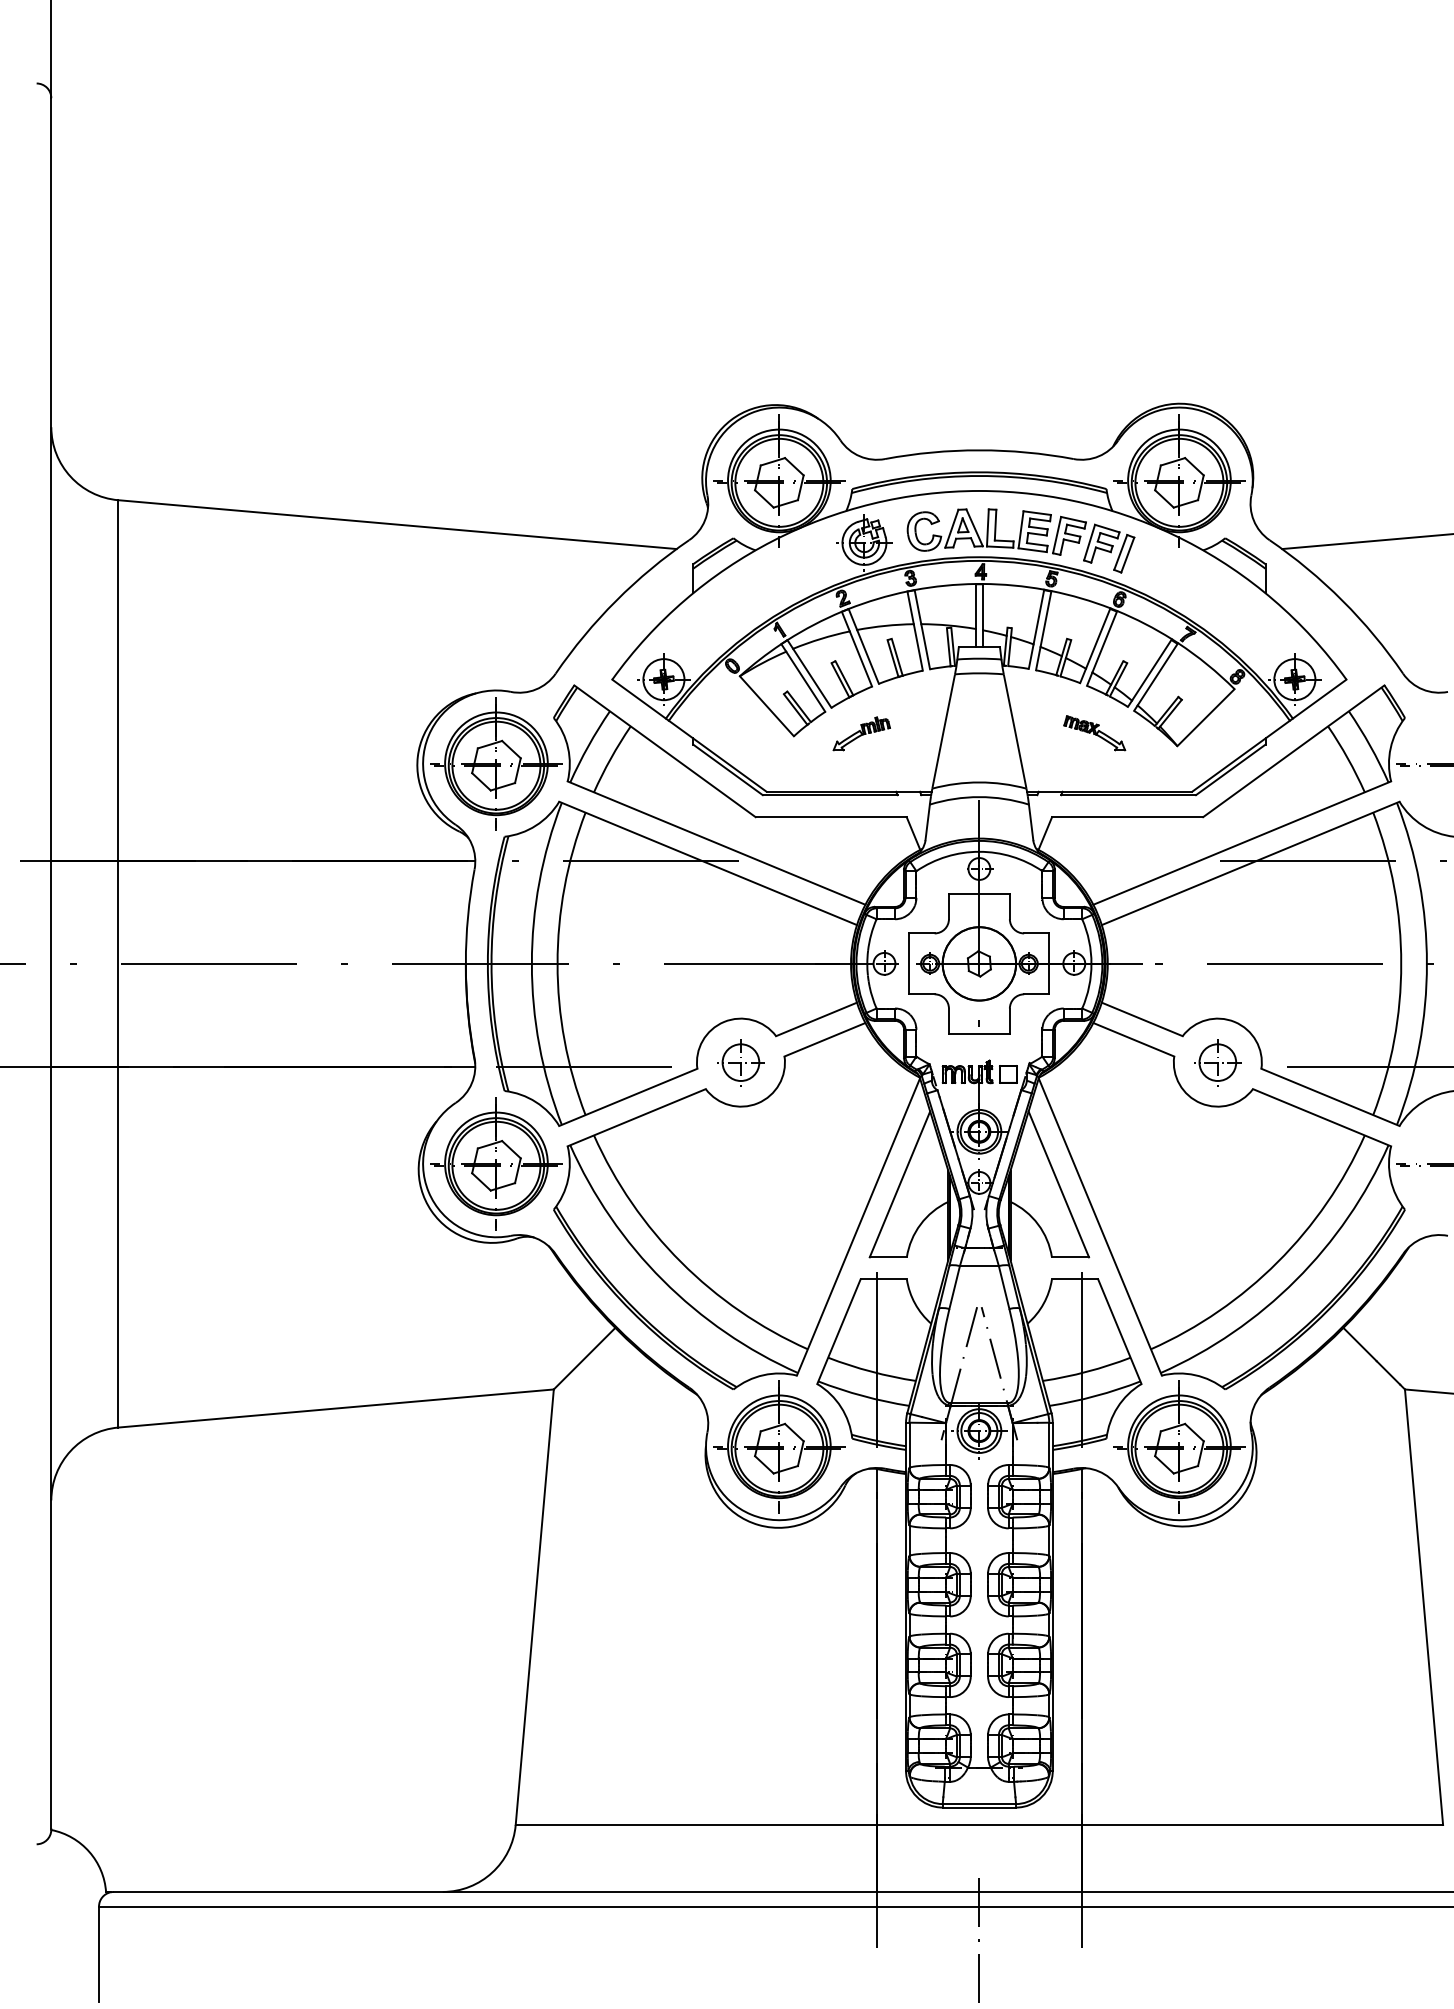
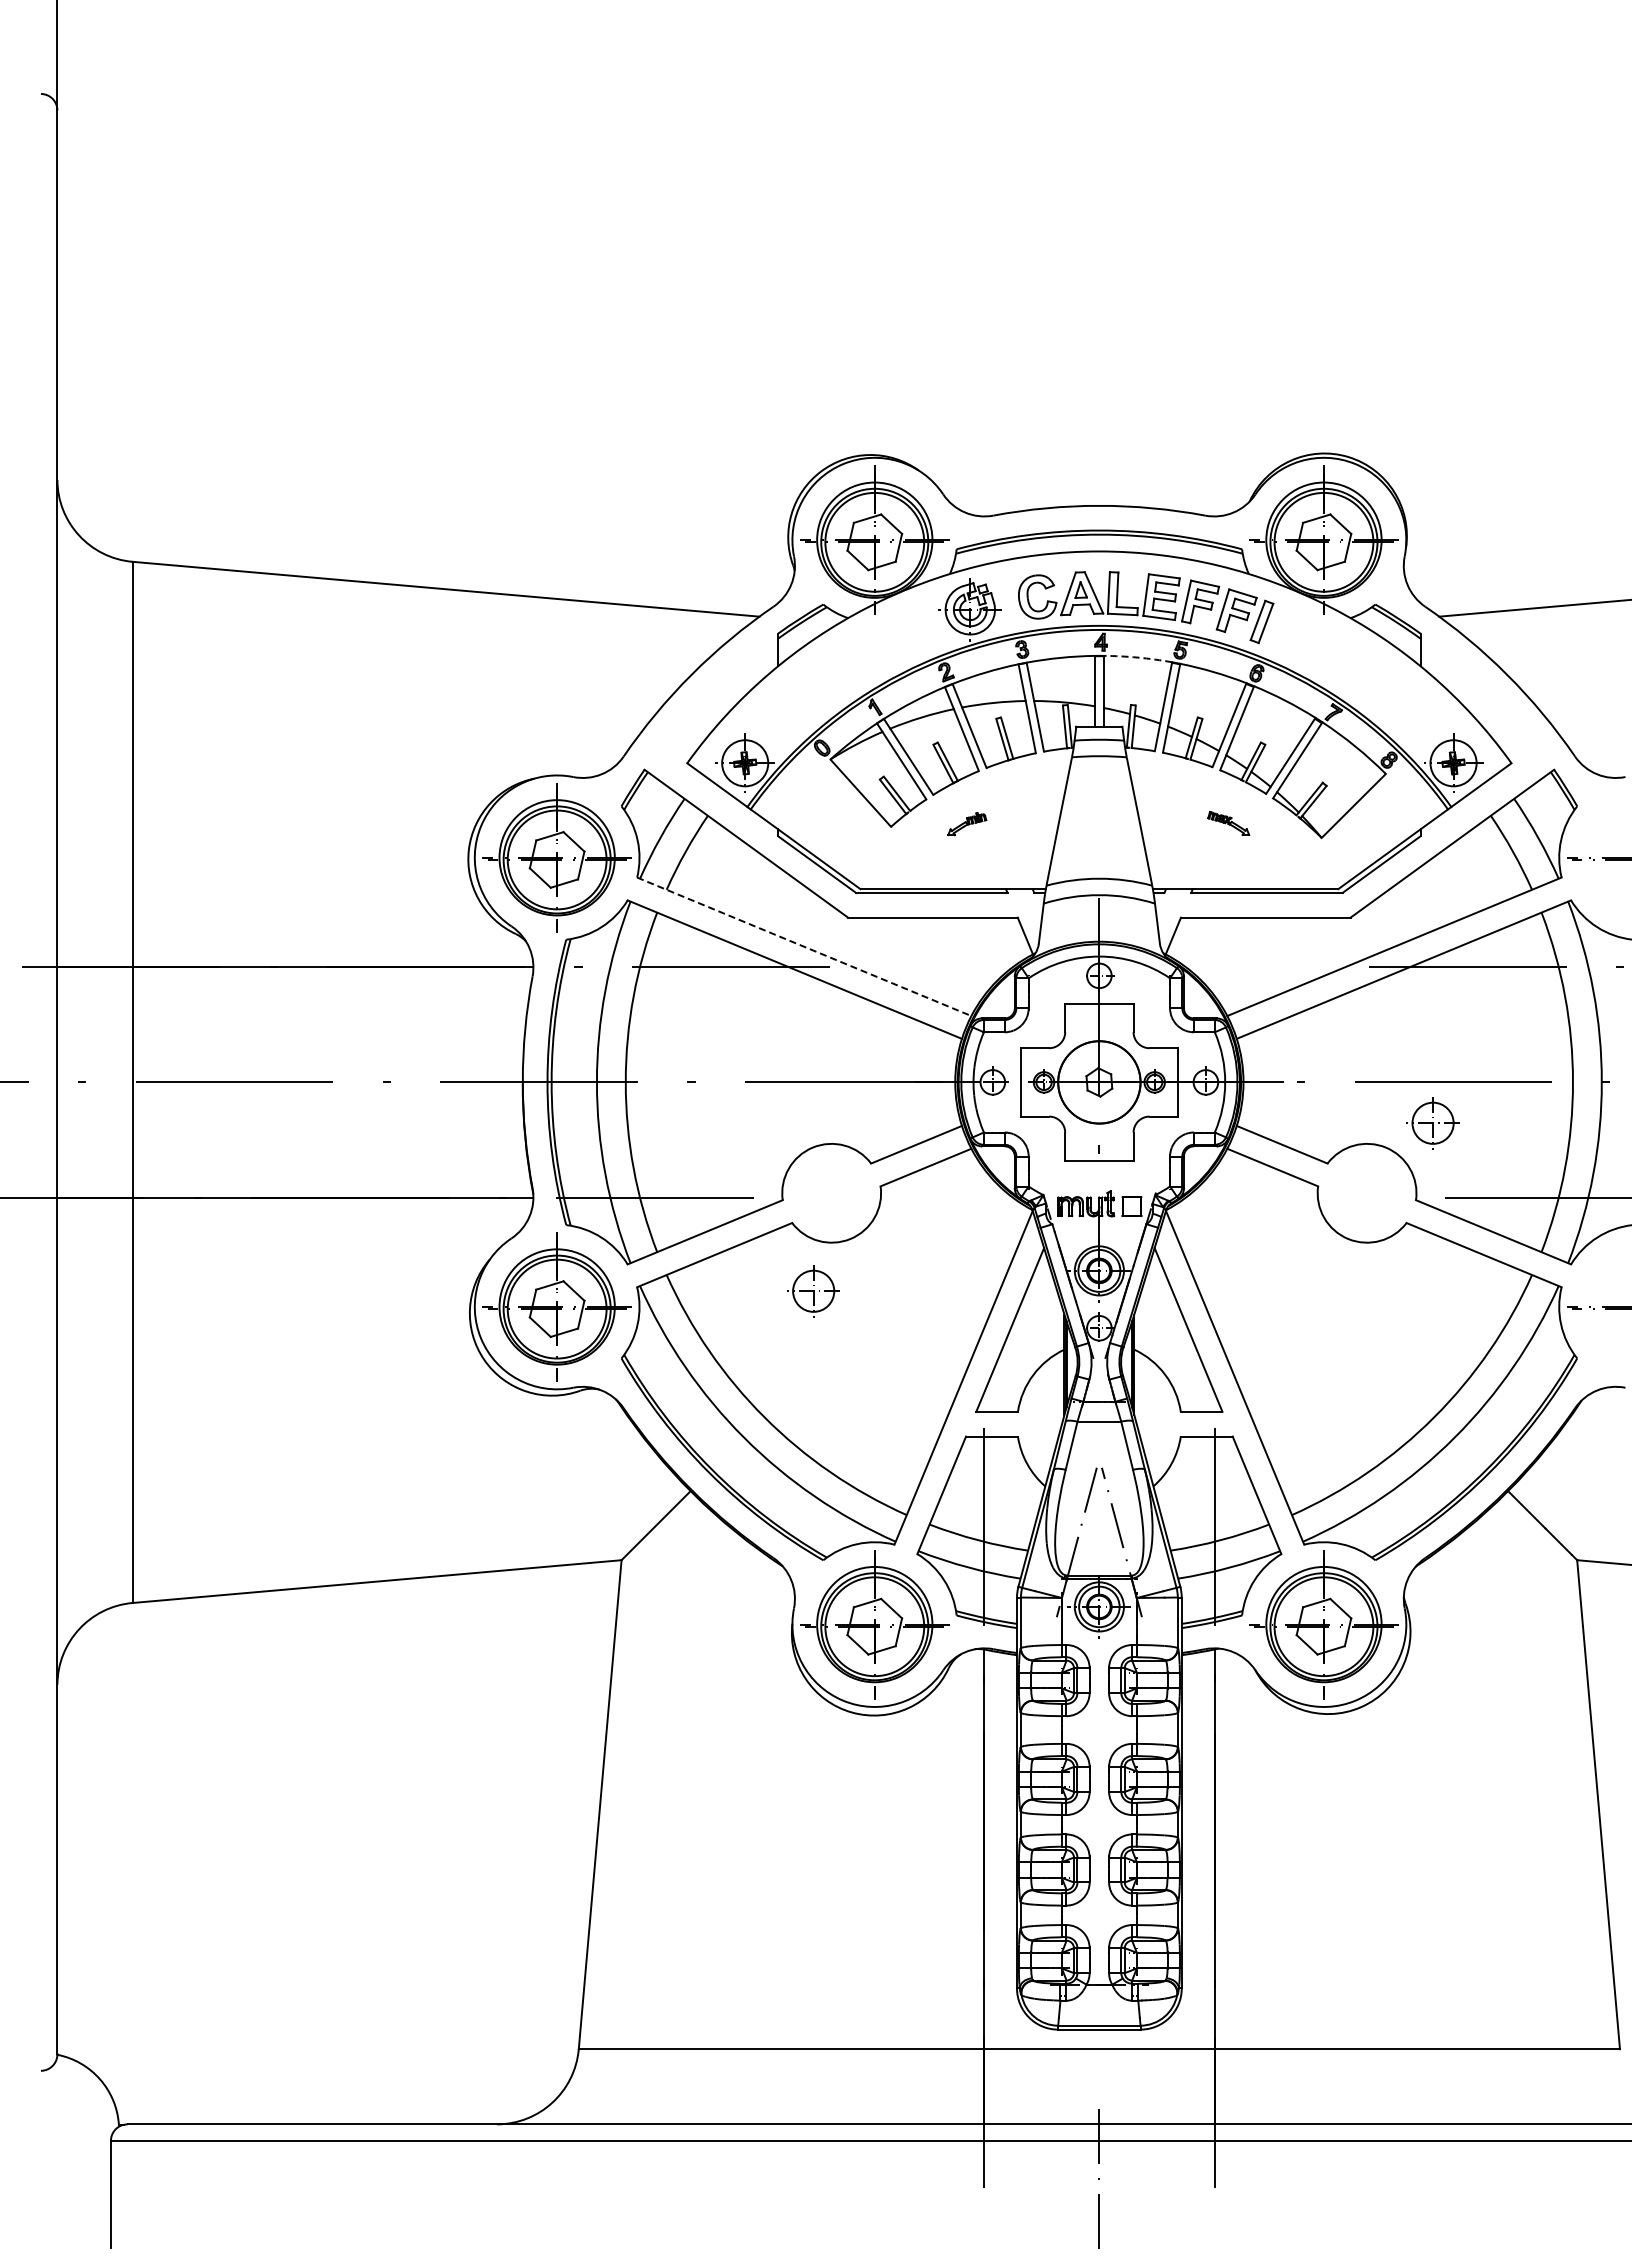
arc: (1013, 585) -> (1137, 657), solid -> dashed
part: (861, 733) -> (966, 823), size x0.6
part: (1094, 733) -> (1228, 823), size x0.6
line: (716, 842) -> (804, 946), solid -> dashed
part: (740, 1062) -> (813, 1291), moved
part: (1217, 1062) -> (1432, 1123), moved

